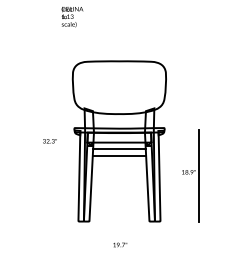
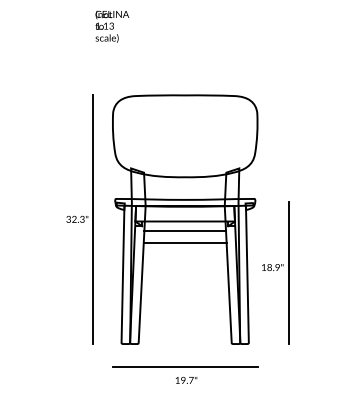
line: (60, 141) -> (93, 219), added
part: (190, 175) -> (275, 272), moved
line: (119, 236) -> (185, 367), added

